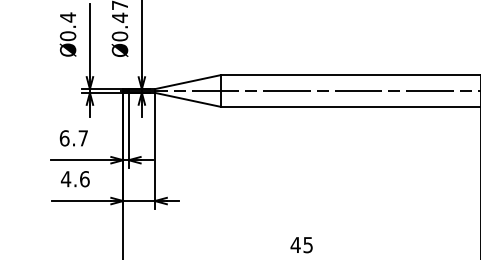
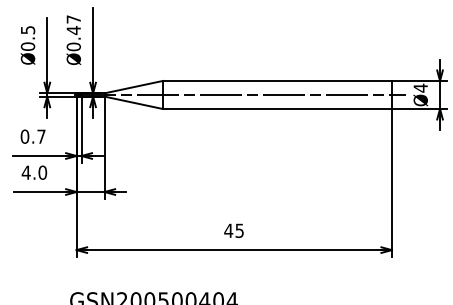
text: (68, 16) -> (28, 29), Ø0.4 -> Ø0.5
text: (64, 138) -> (24, 136), 6.7 -> 0.7
text: (84, 178) -> (42, 172), 4.6 -> 4.0

